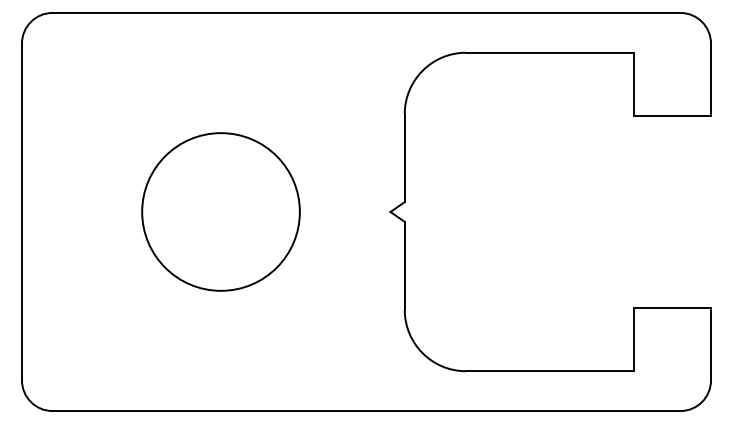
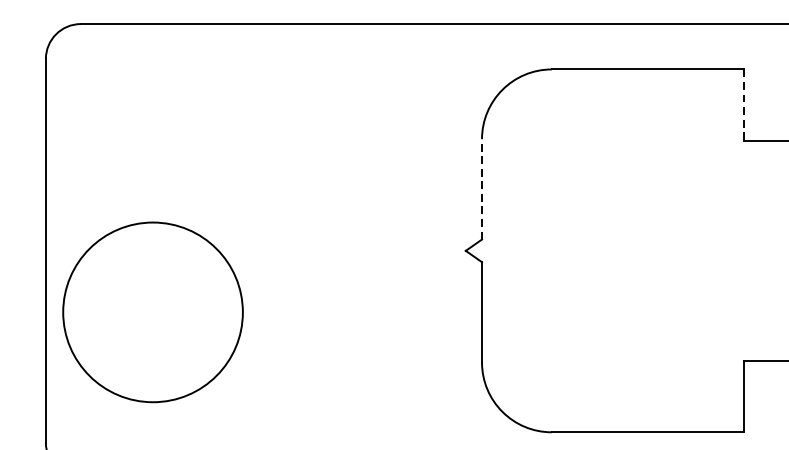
line: (634, 84) -> (743, 105), solid -> dashed
line: (404, 157) -> (481, 188), solid -> dashed
circle: (220, 211) -> (152, 311), moved

